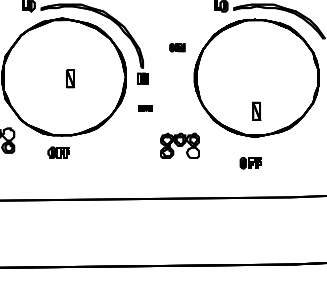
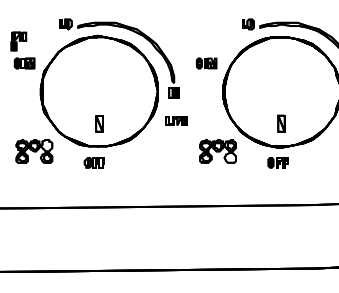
part: (177, 47) -> (206, 63), size x1.43
part: (70, 78) -> (99, 123), moved
part: (145, 107) -> (176, 120), size x1.67
part: (179, 146) -> (217, 151), moved
part: (250, 162) -> (277, 162), moved

